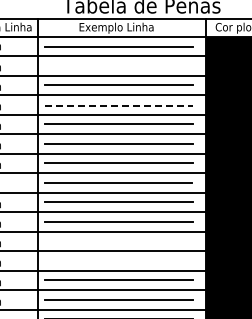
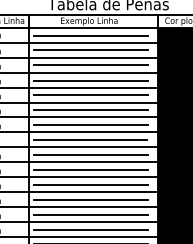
line: (118, 65) -> (90, 50), added
line: (118, 106) -> (90, 81), dashed -> solid
line: (118, 241) -> (90, 184), added
line: (118, 260) -> (90, 199), added

